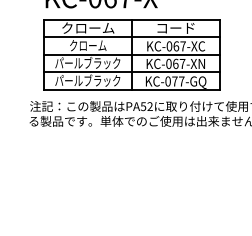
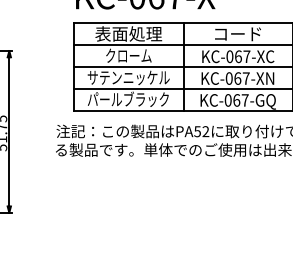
text: (87, 27) -> (127, 33), クローム -> 表面処理
text: (87, 62) -> (127, 76), パールブラック -> サテンニッケル
text: (174, 81) -> (236, 100), KC-077-GQ -> KC-067-GQ

